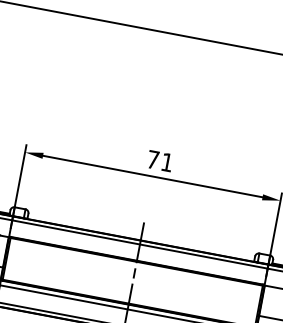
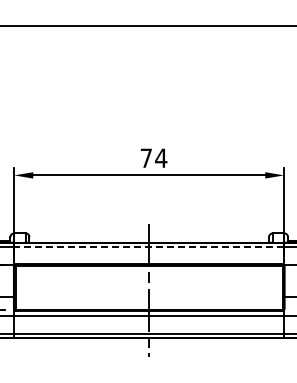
text: (167, 161) -> (161, 157), 71 -> 74
line: (140, 244) -> (149, 247), solid -> dashed

